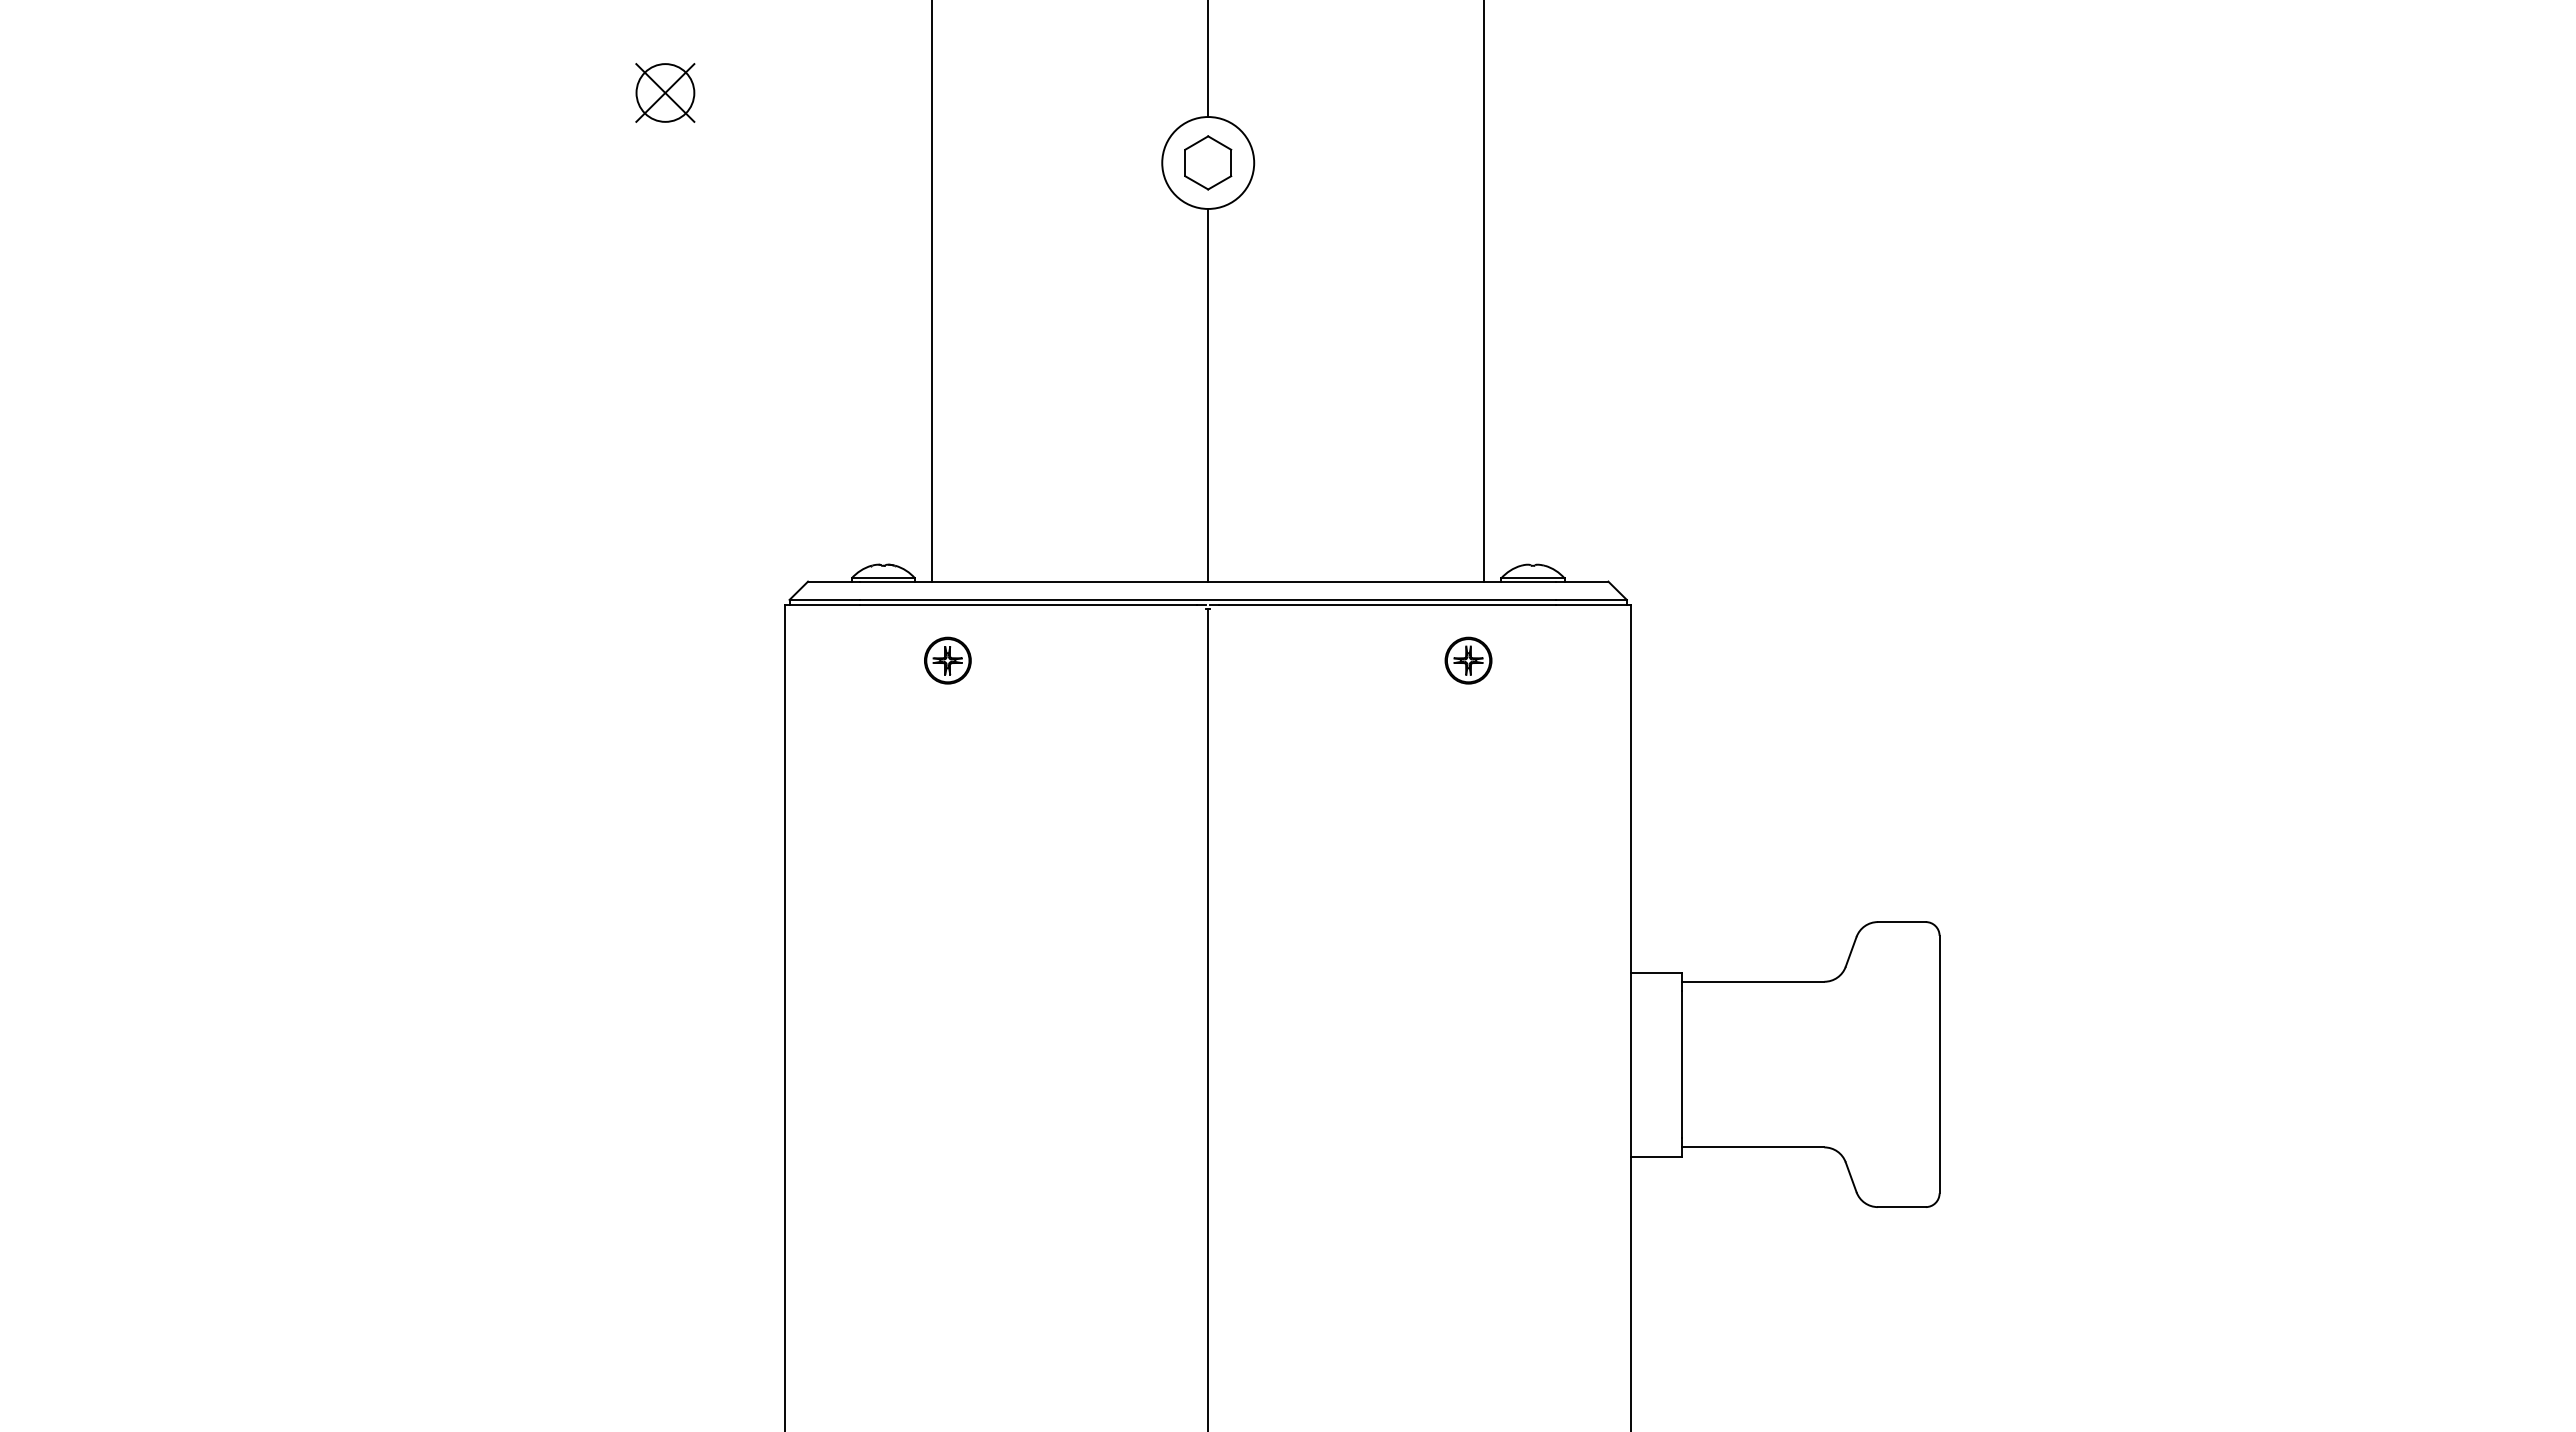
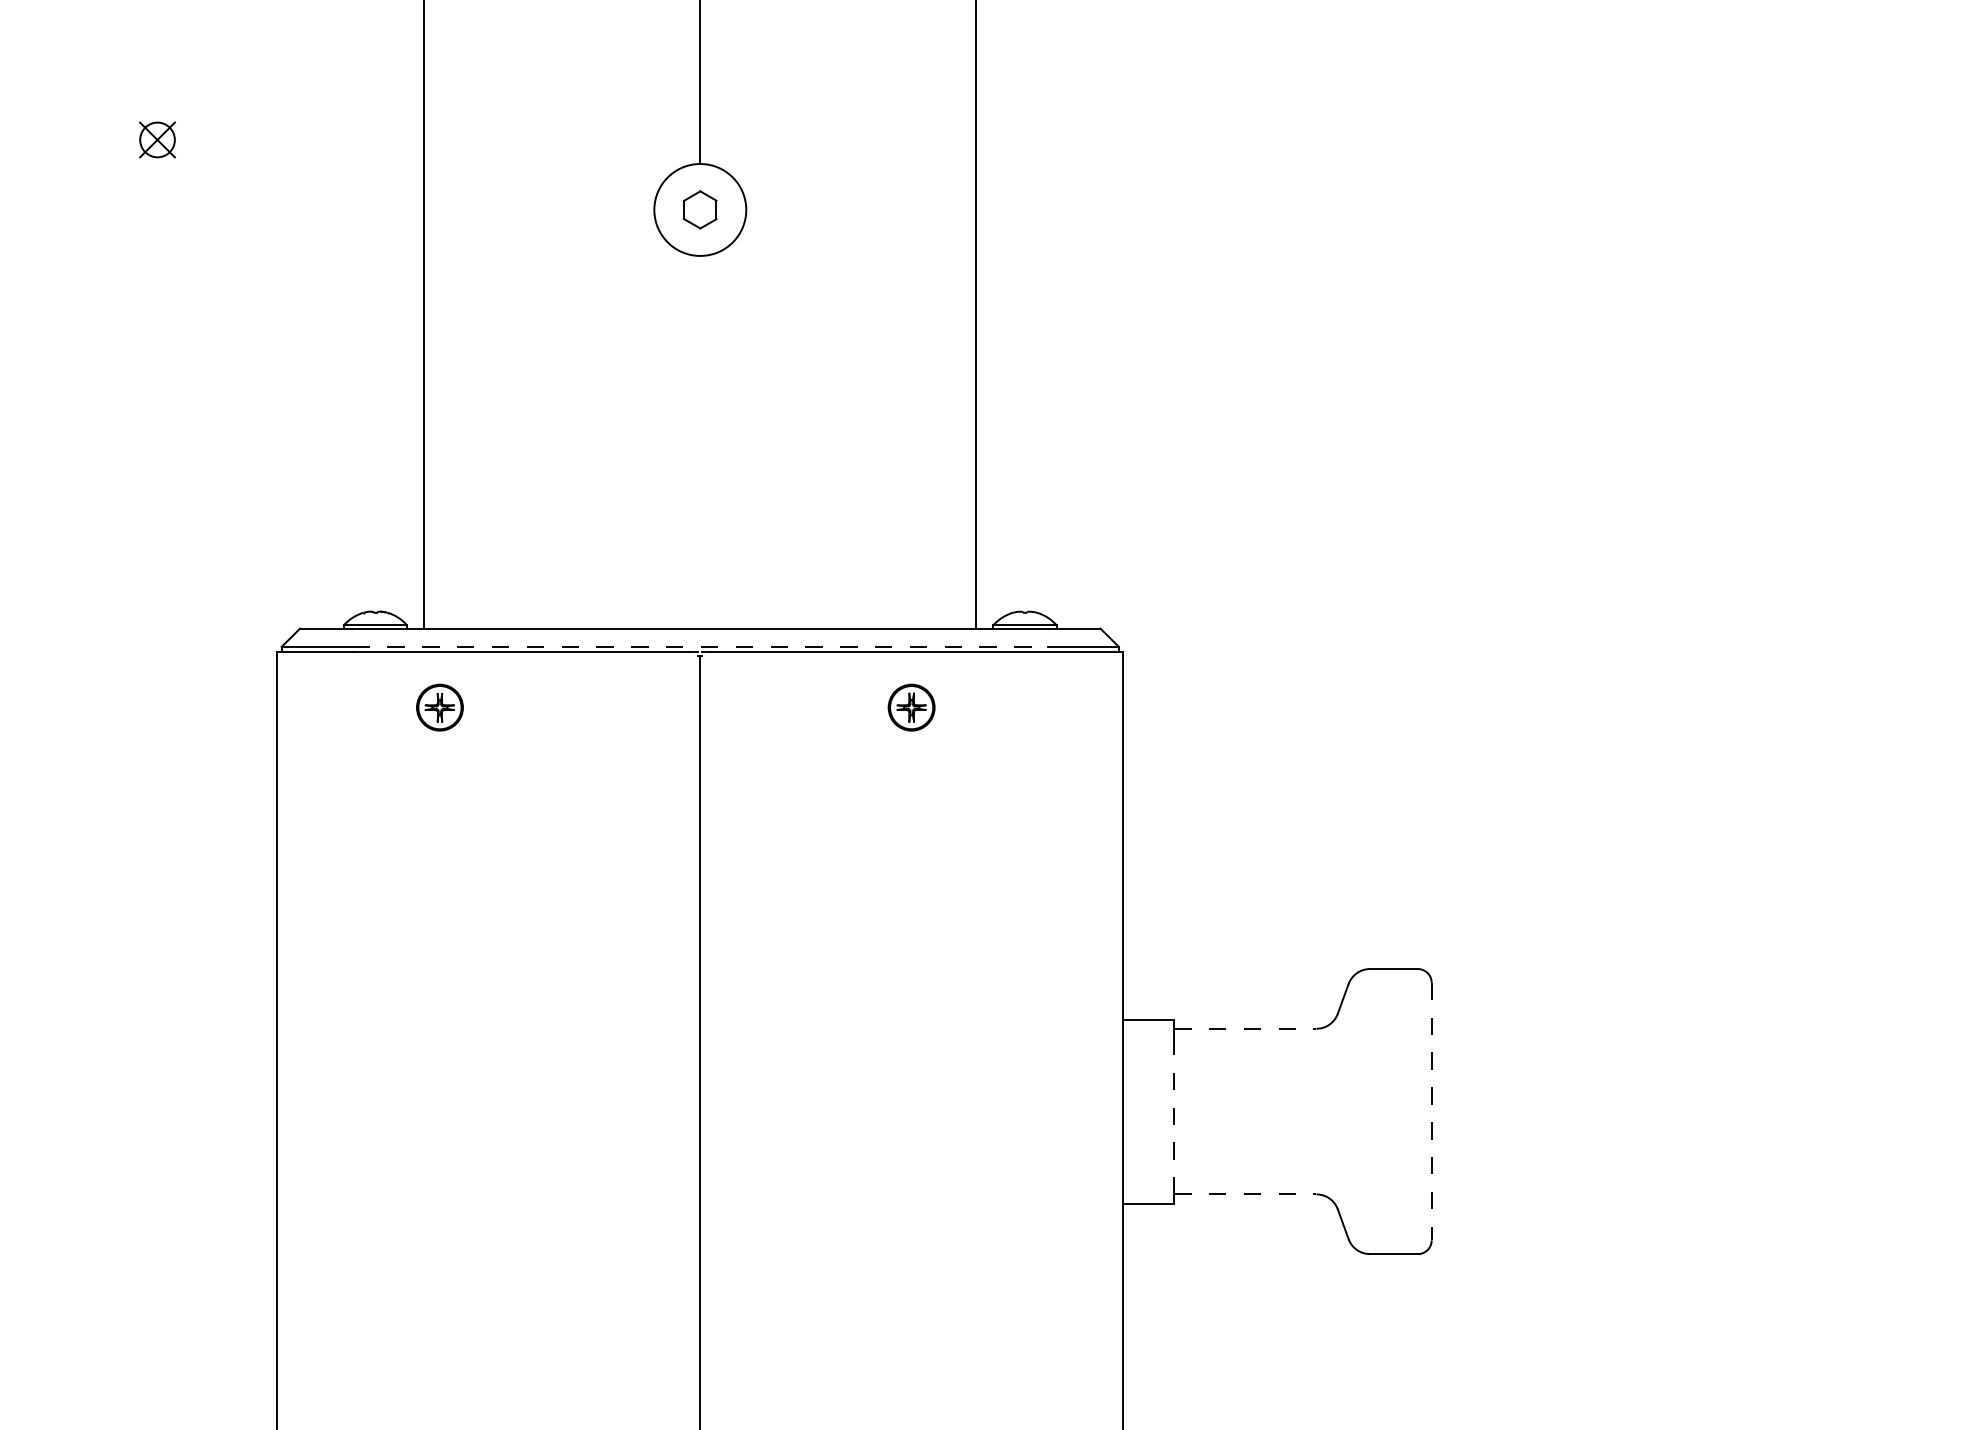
part: (665, 92) -> (157, 139), size x0.6
part: (1208, 162) -> (700, 209), size x0.7
line: (1208, 394) -> (700, 441), removed
line: (1208, 599) -> (700, 646), solid -> dashed
part: (1468, 660) -> (911, 707), moved
line: (1753, 981) -> (1245, 1028), solid -> dashed
line: (1682, 1064) -> (1174, 1111), solid -> dashed
line: (1939, 1064) -> (1431, 1111), solid -> dashed
line: (1753, 1147) -> (1245, 1194), solid -> dashed

